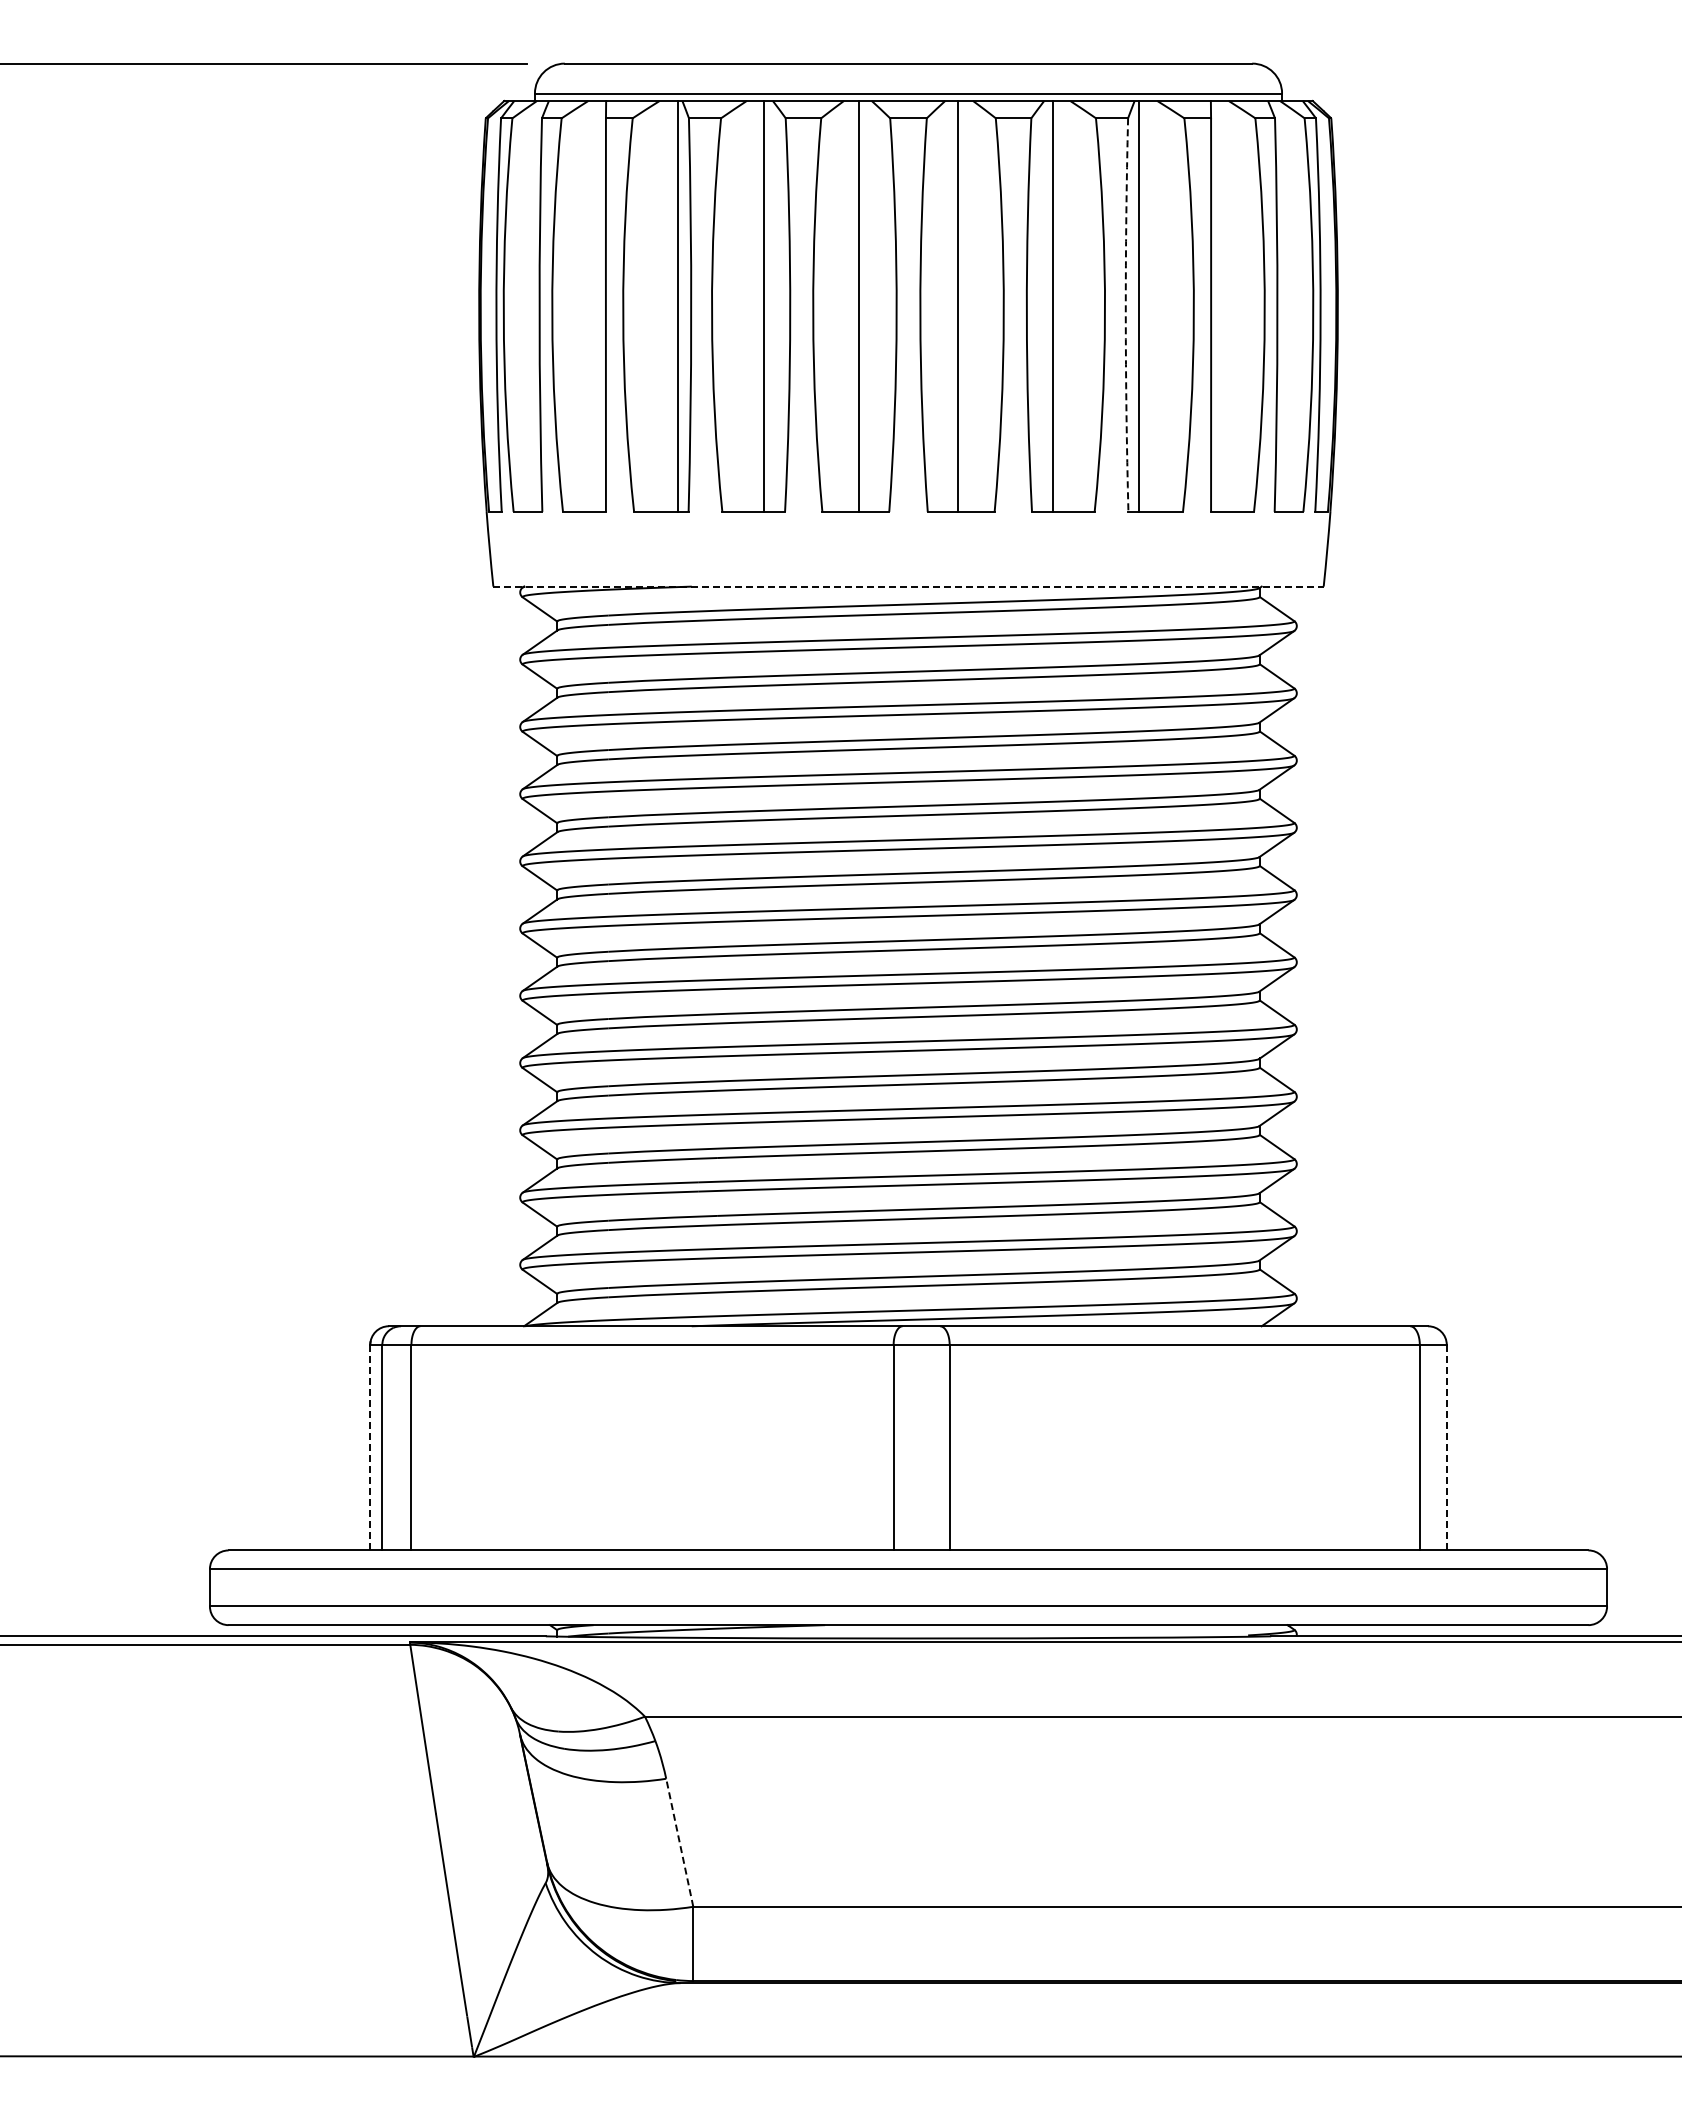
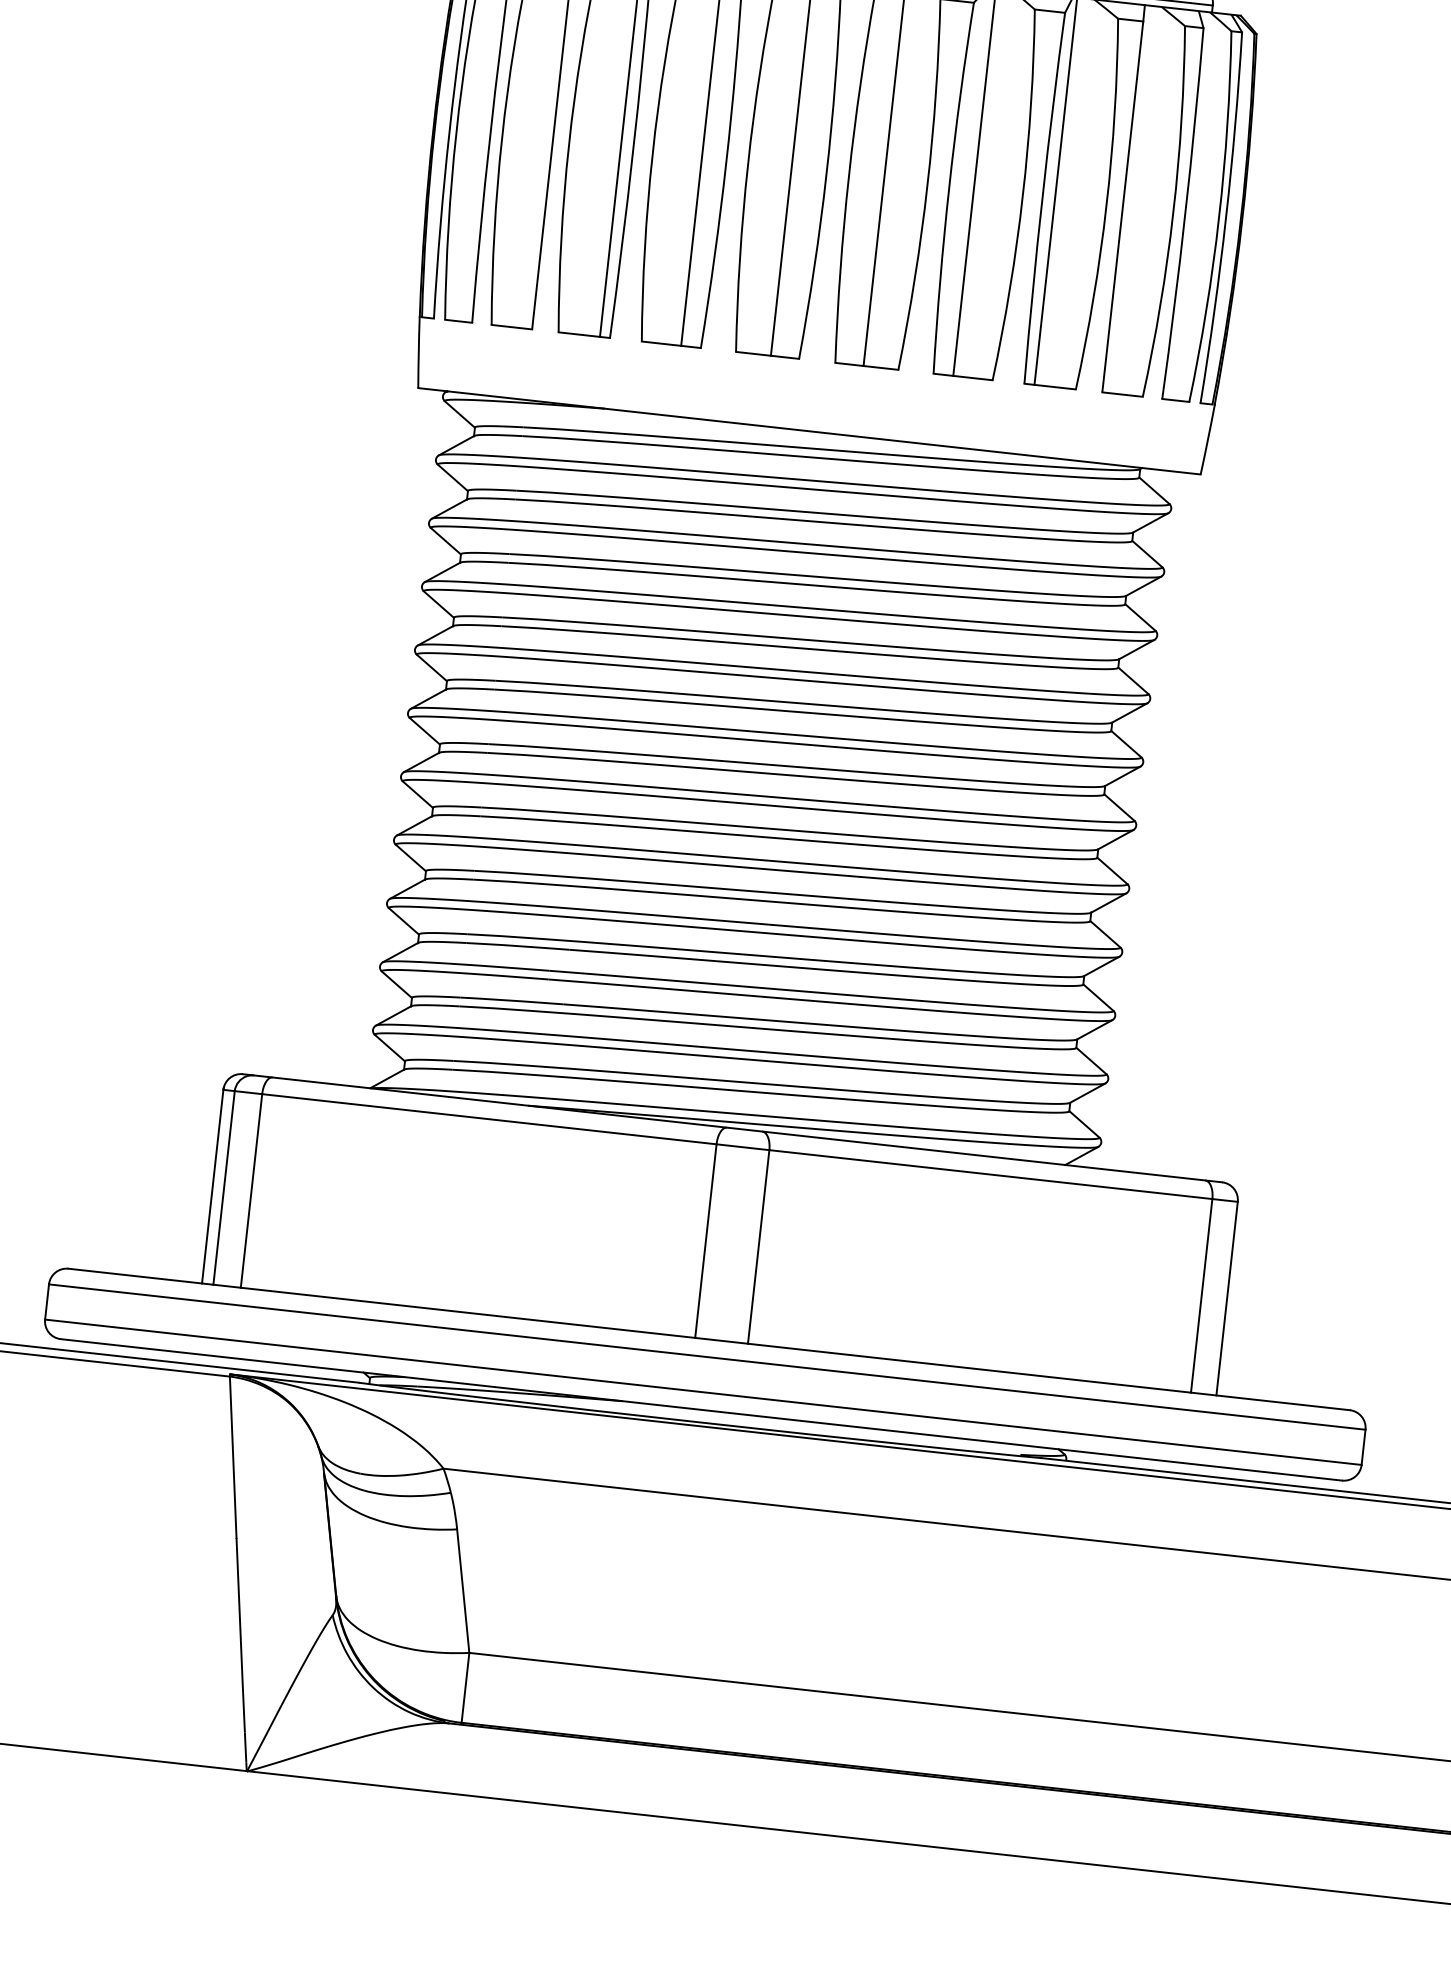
arc: (1125, 315) -> (1042, 198), dashed -> solid
line: (909, 586) -> (810, 431), dashed -> solid
line: (370, 1447) -> (212, 1186), dashed -> solid
line: (1446, 1447) -> (1226, 1298), dashed -> solid
line: (679, 1842) -> (463, 1590), dashed -> solid

